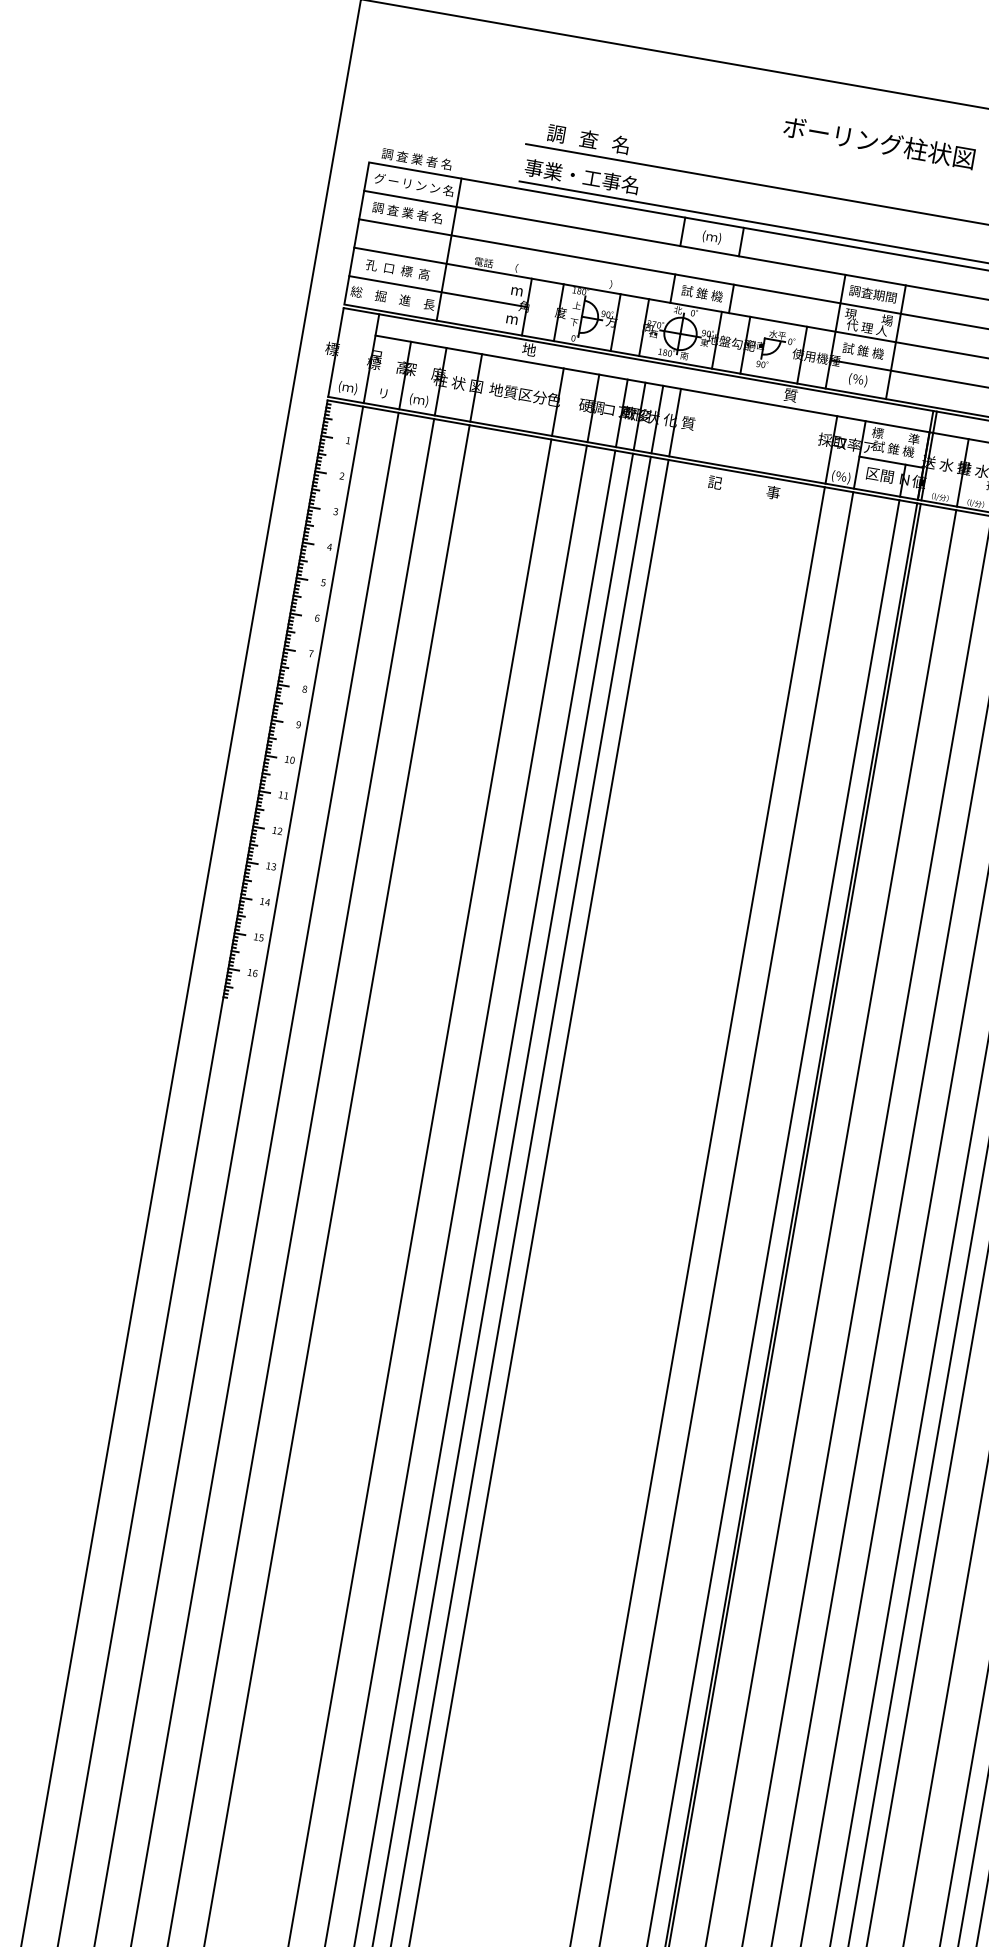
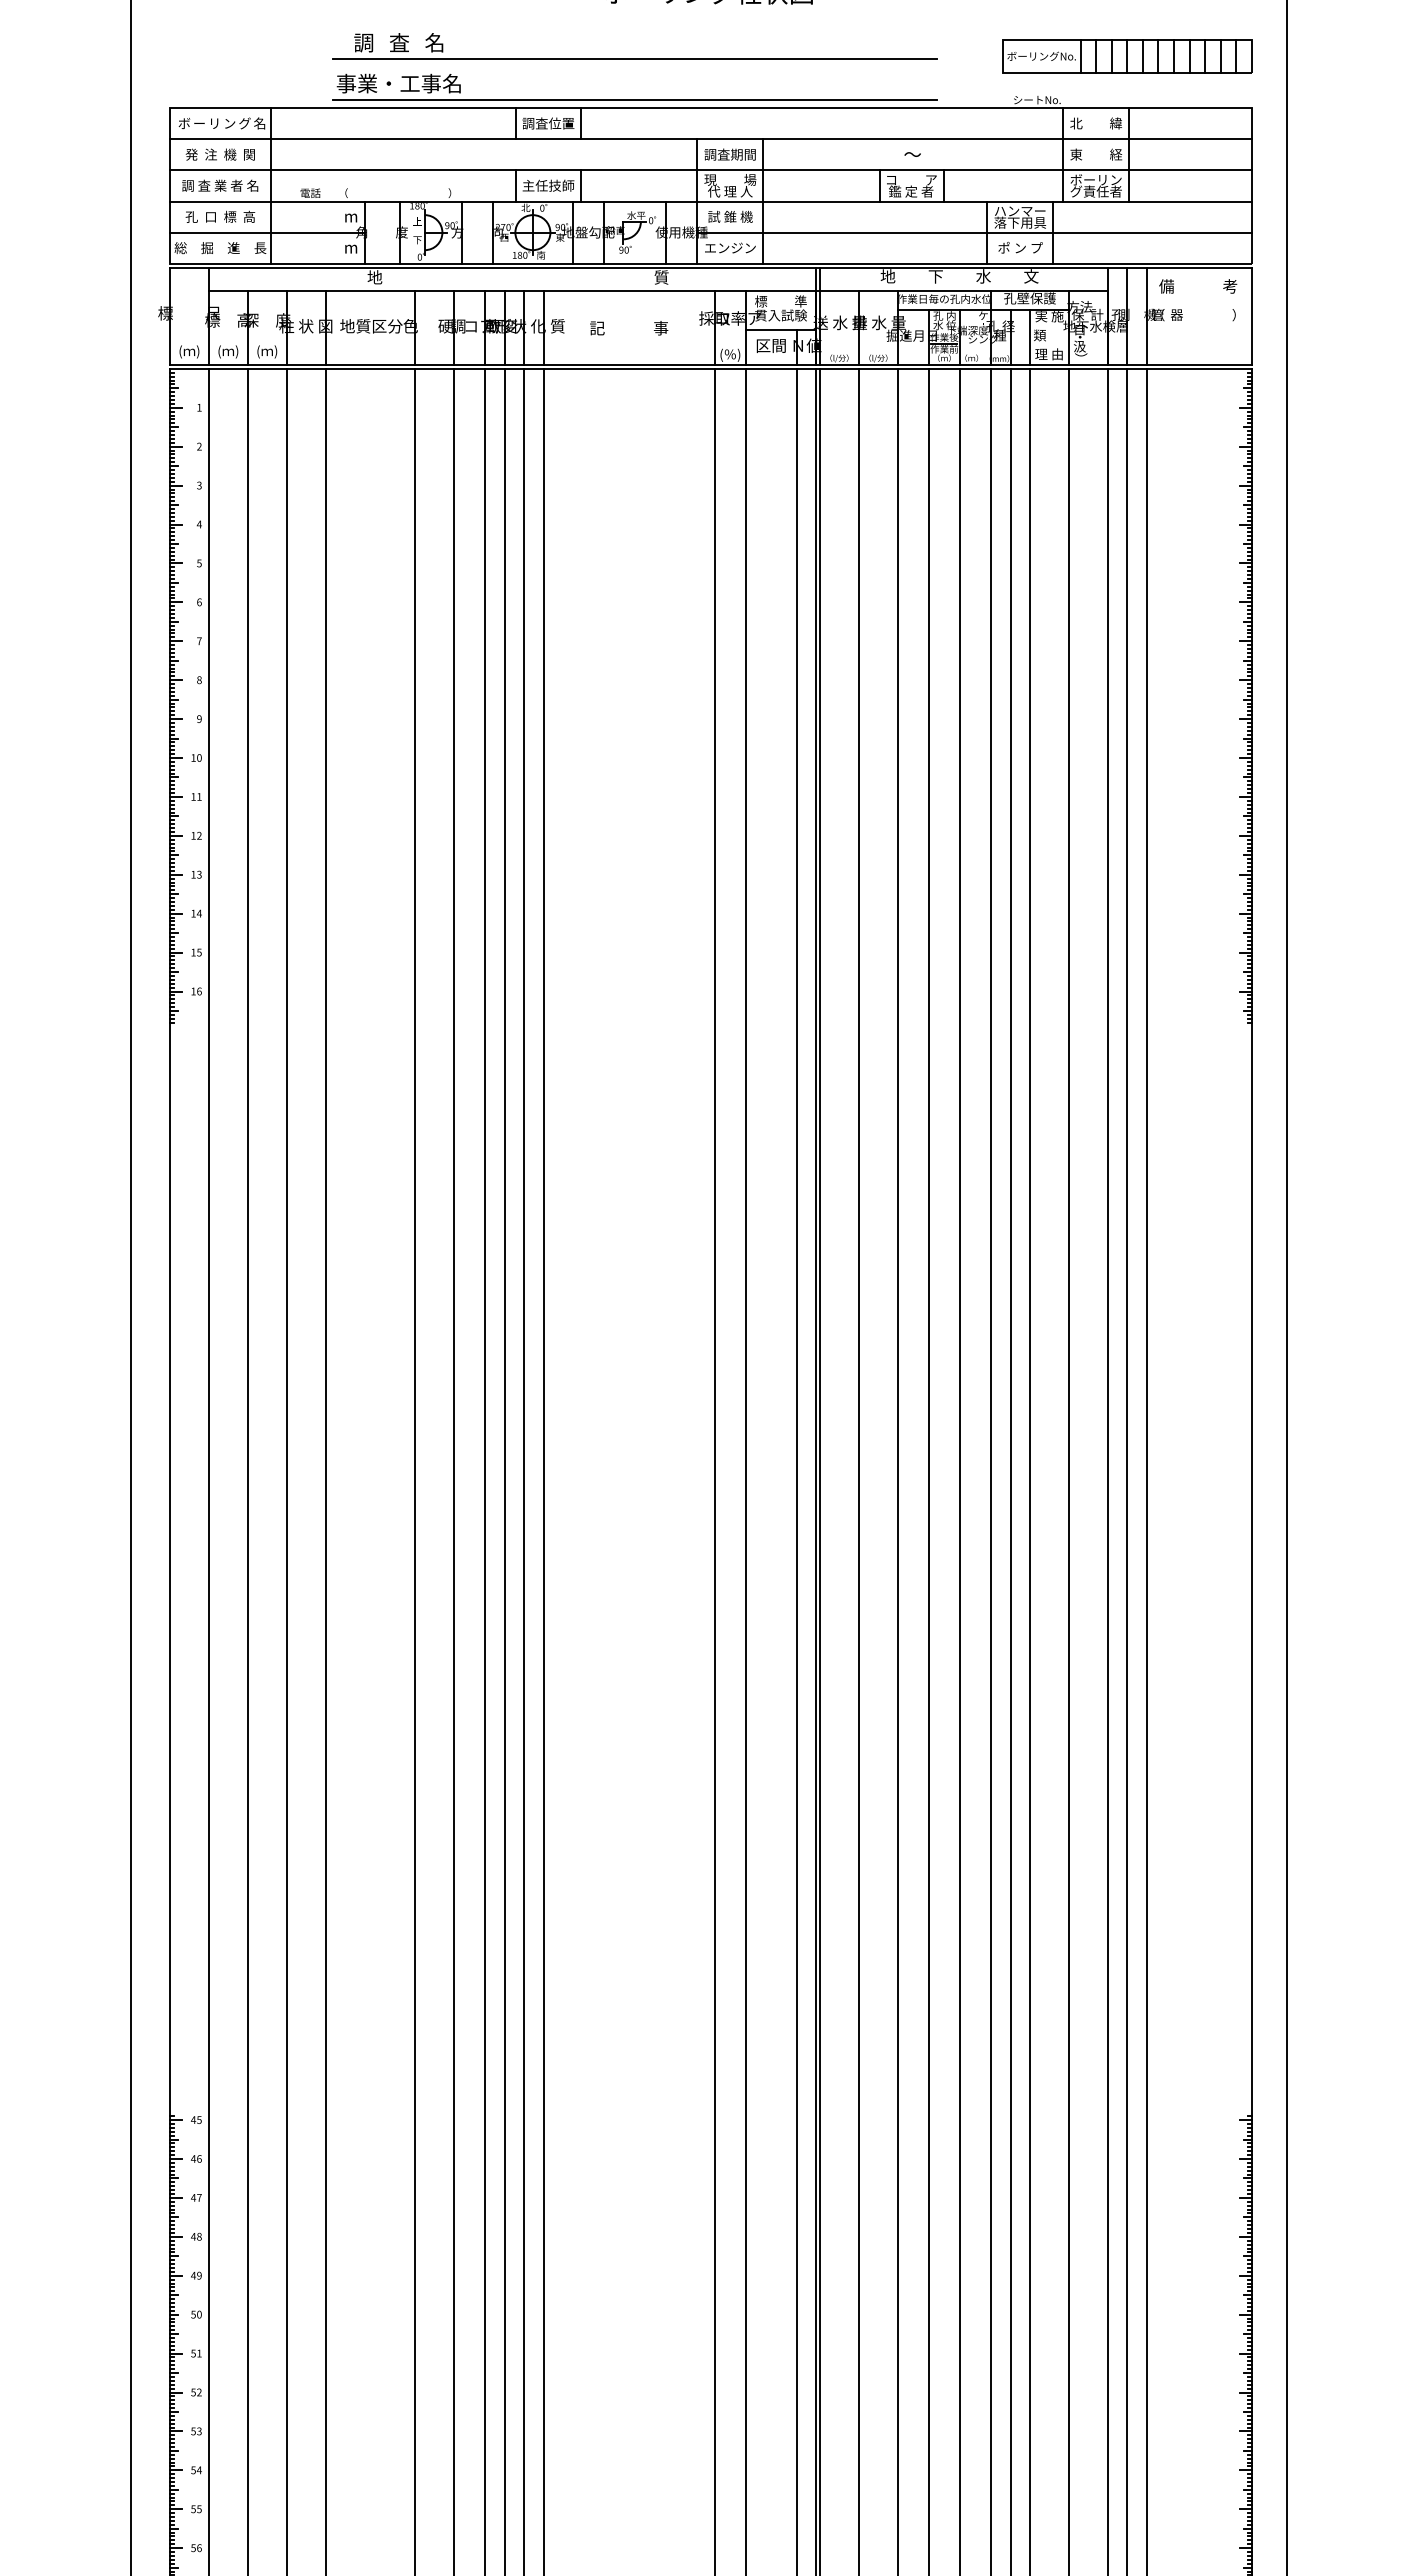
text: (417, 158) -> (220, 185), moved
text: (379, 178) -> (184, 123), グ -> ボ
text: (434, 188) -> (244, 123), ン -> グ
text: (407, 212) -> (220, 154), 調 査 業 者 名 -> 発  注  機  関
text: (712, 236) -> (548, 123), (ｍ) -> 調査位置
text: (702, 293) -> (548, 185), 試 錐 機 -> 主任技師
text: (858, 379) -> (730, 248), (％) -> エンジン
text: (383, 393) -> (228, 351), リ -> (ｍ)
text: (893, 448) -> (780, 315), 試 錐 機 -> 貫入試験
text: (744, 487) -> (629, 328), moved

